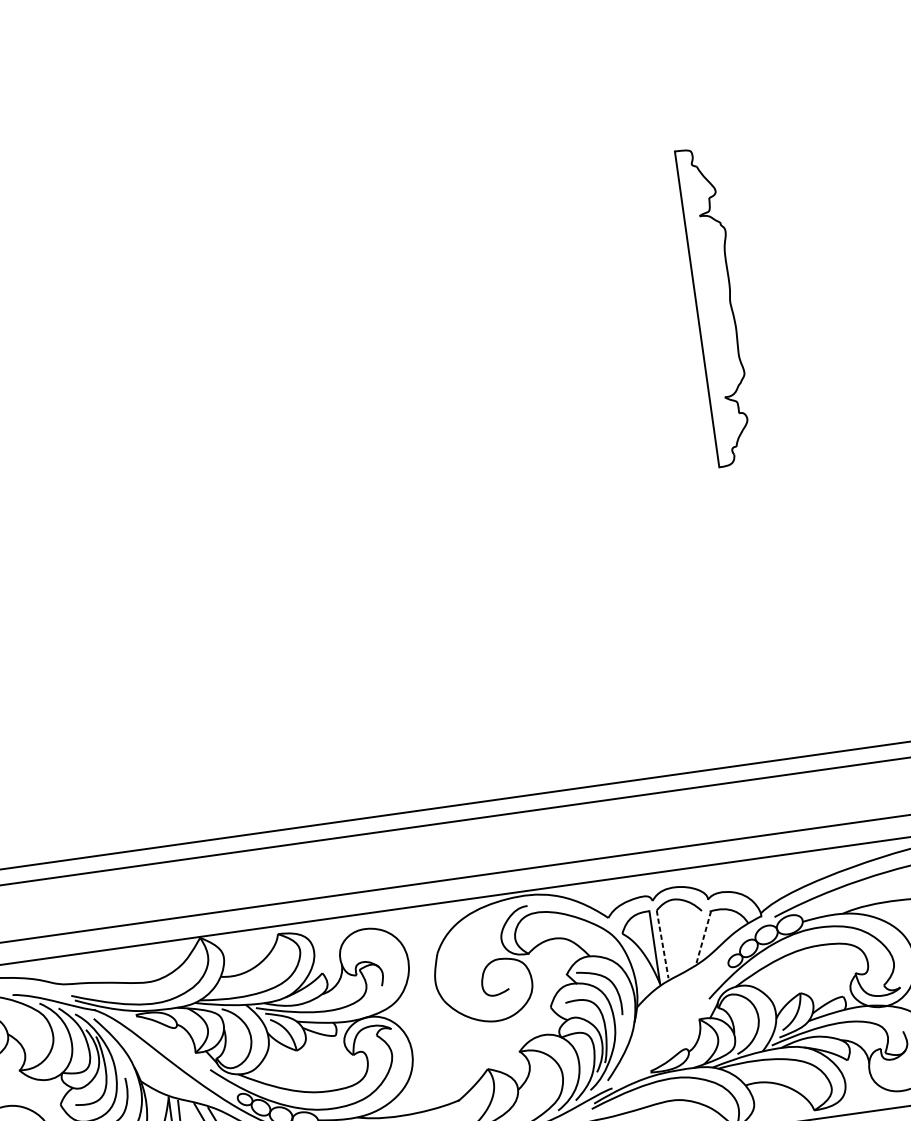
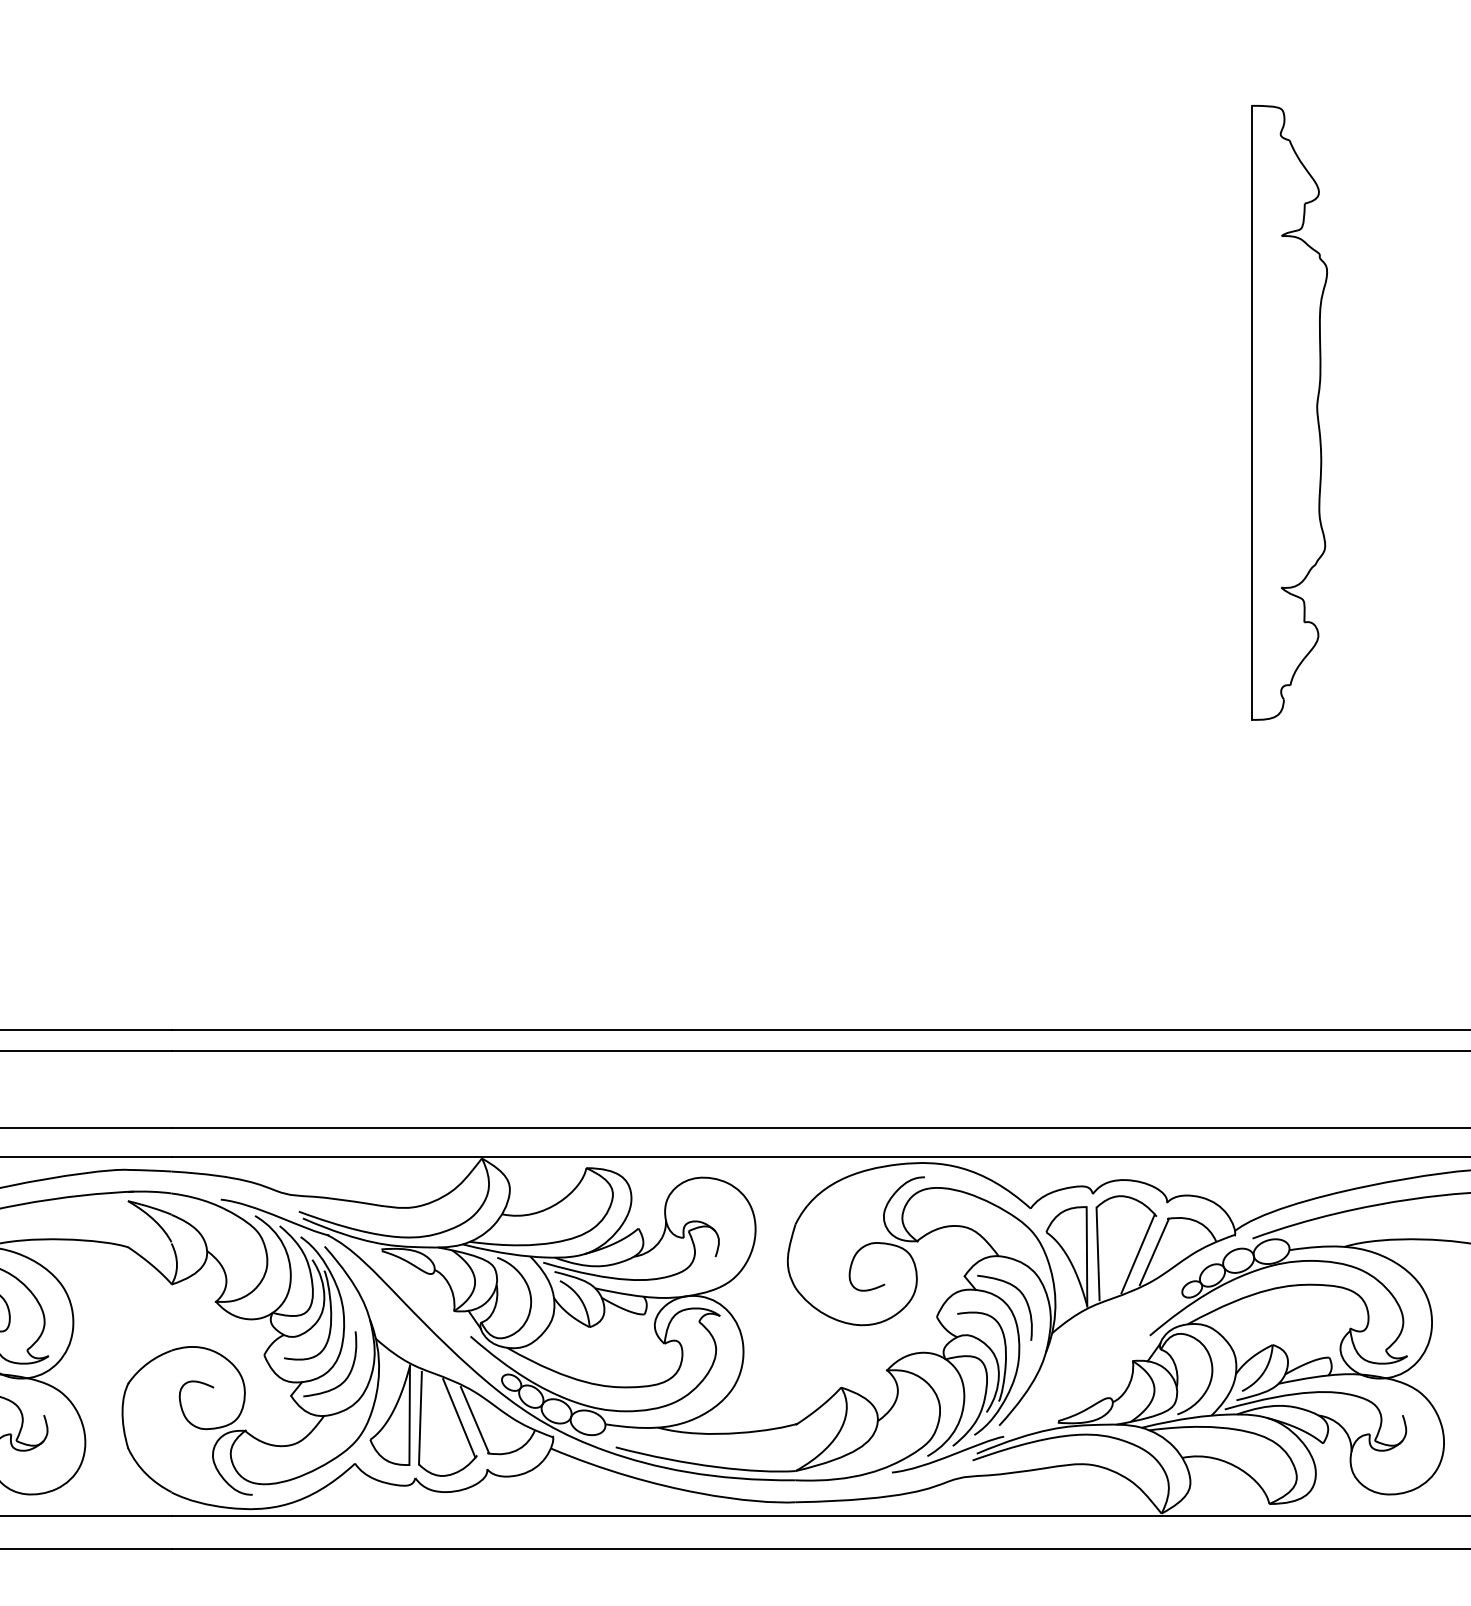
part: (716, 306) -> (1289, 412), size x1.43
line: (703, 937) -> (1154, 1252), dashed -> solid
line: (691, 940) -> (1137, 1253), added
line: (663, 944) -> (1098, 1254), dashed -> solid

